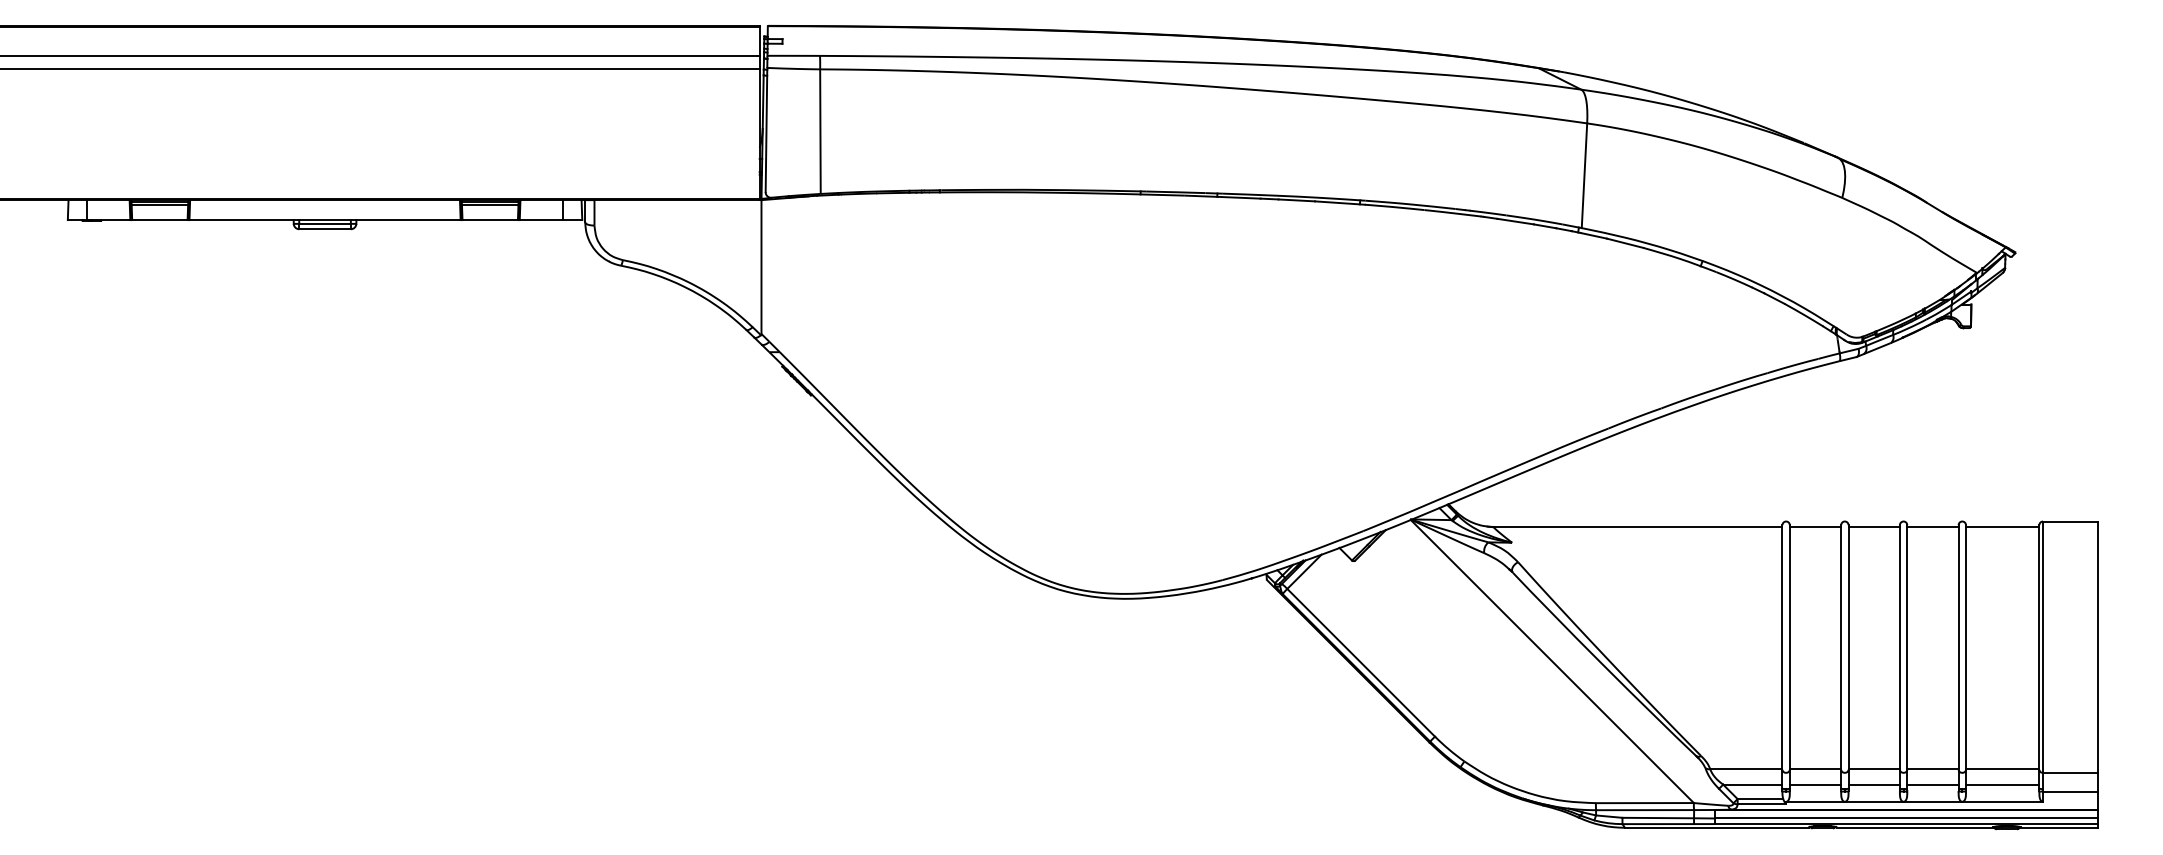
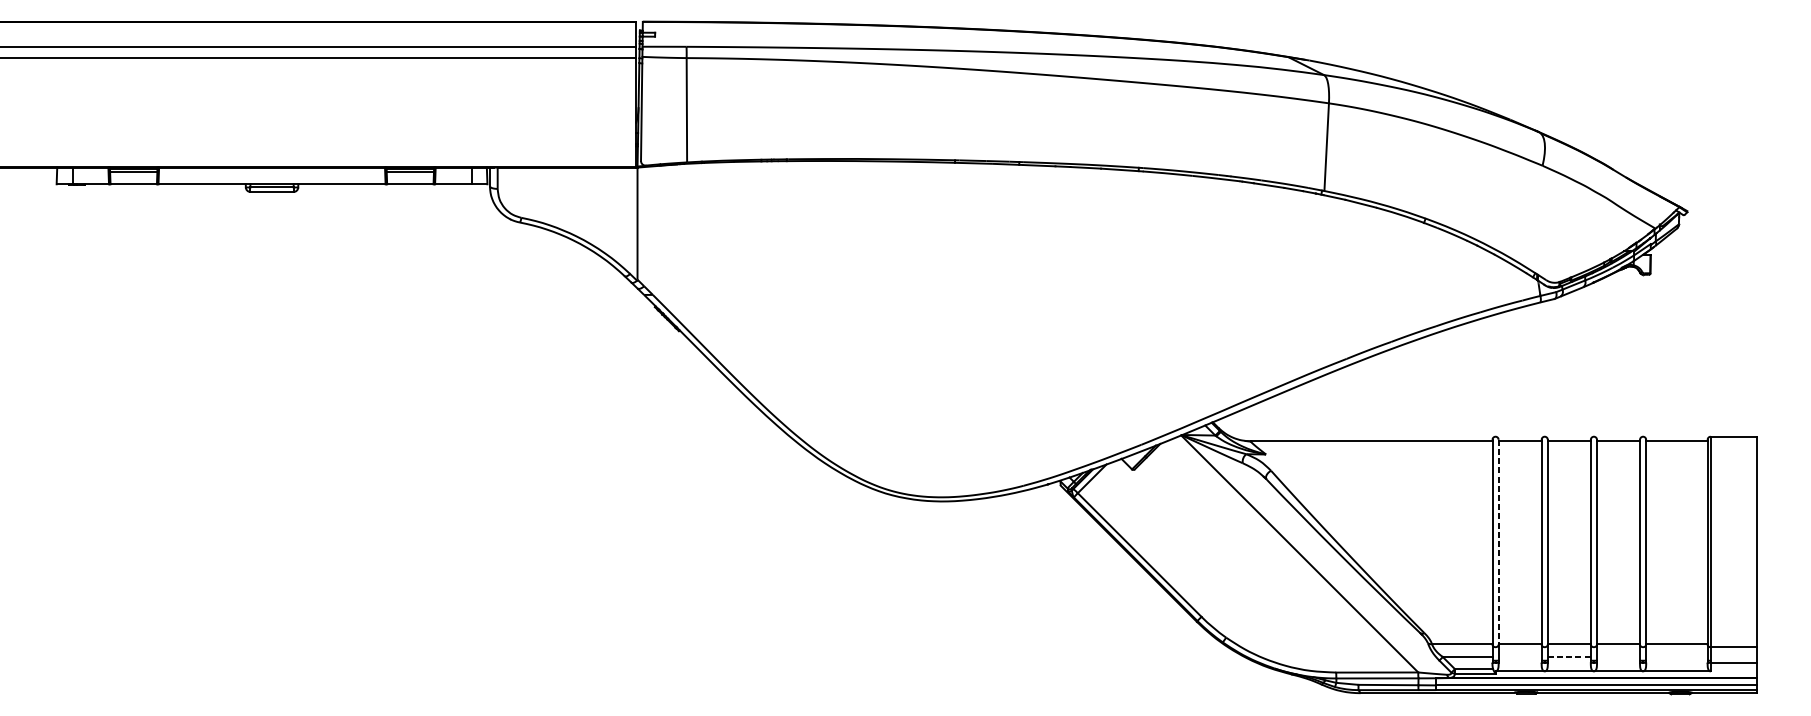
line: (1789, 648) -> (1498, 543), solid -> dashed
line: (1815, 784) -> (1520, 656), removed
line: (1874, 784) -> (1569, 656), solid -> dashed
line: (1932, 784) -> (1618, 656), removed
line: (2002, 784) -> (1676, 656), removed

